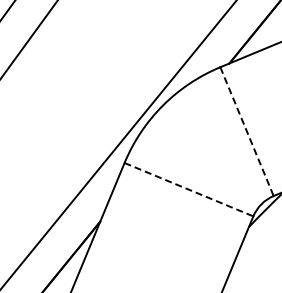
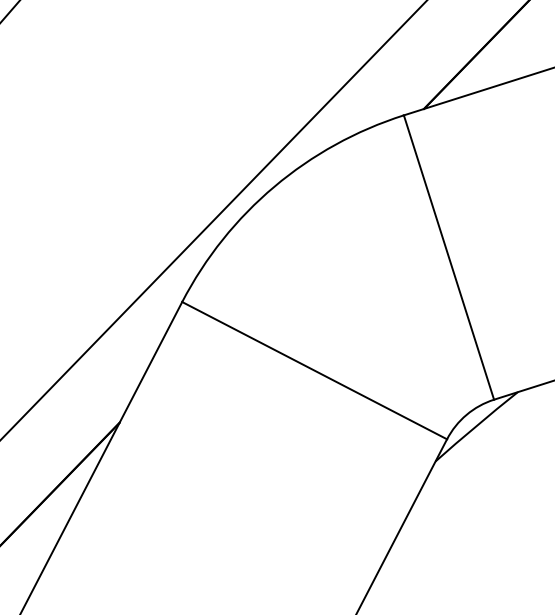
line: (247, 131) -> (450, 257), dashed -> solid
line: (188, 189) -> (313, 370), dashed -> solid

